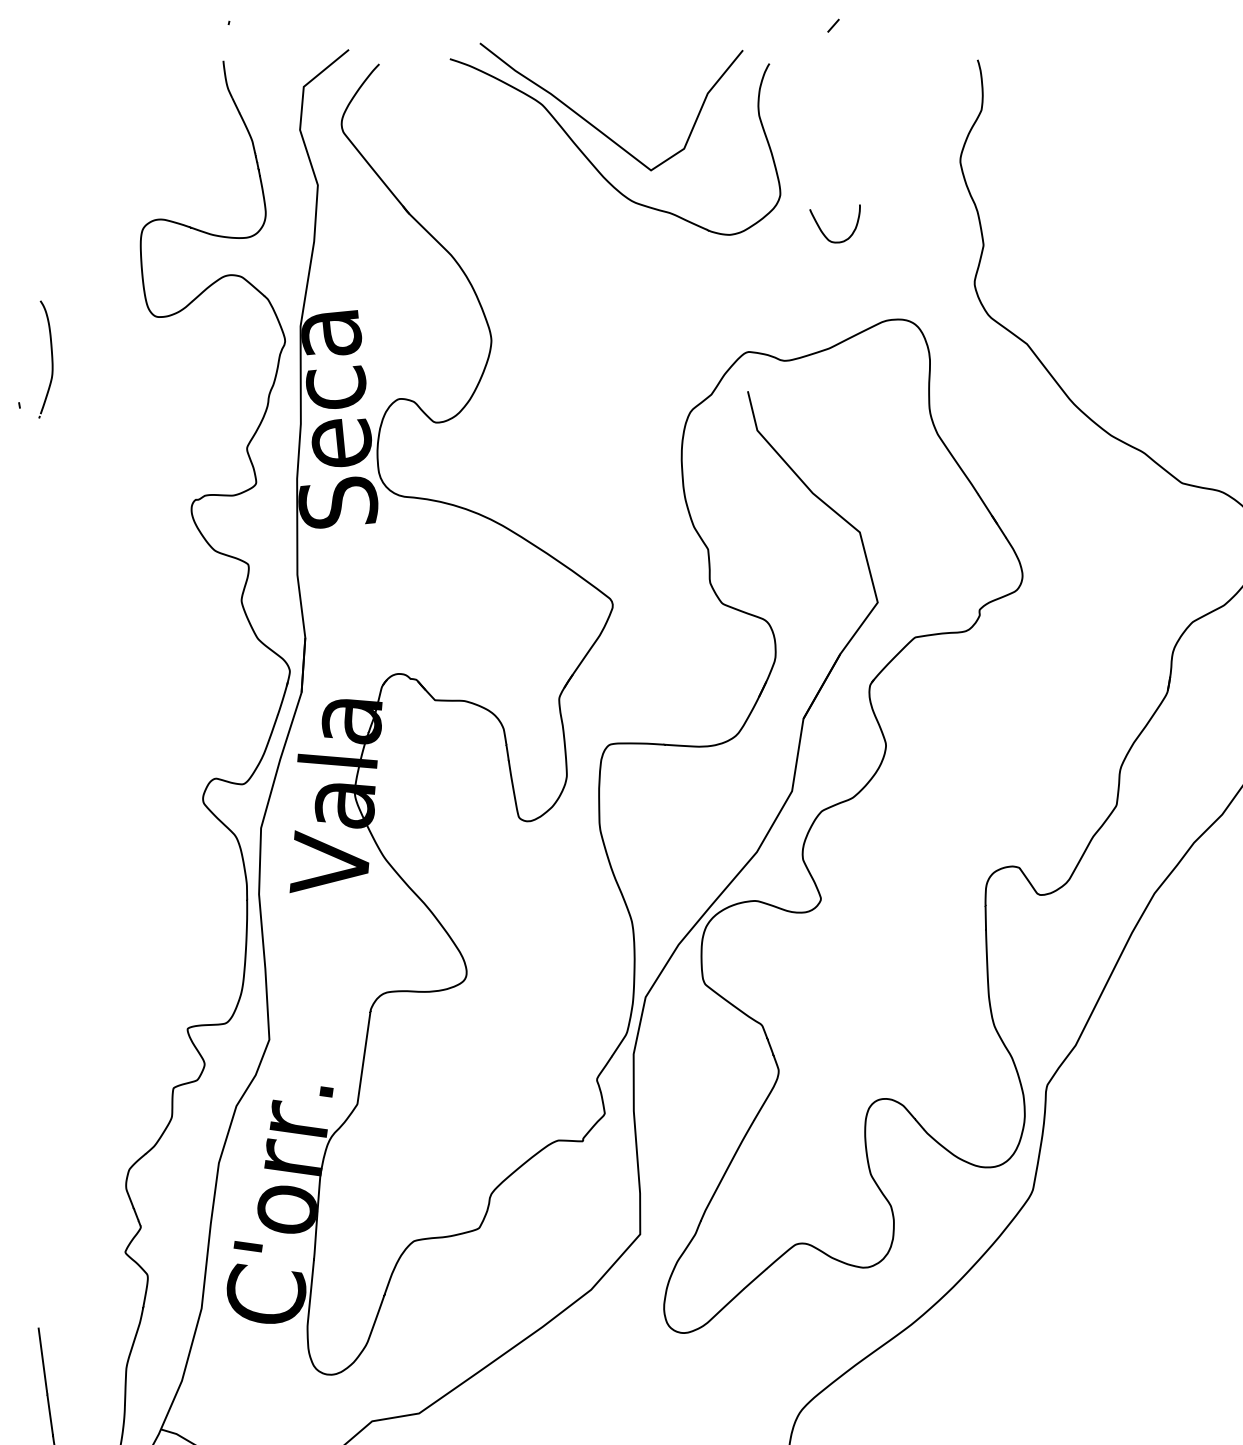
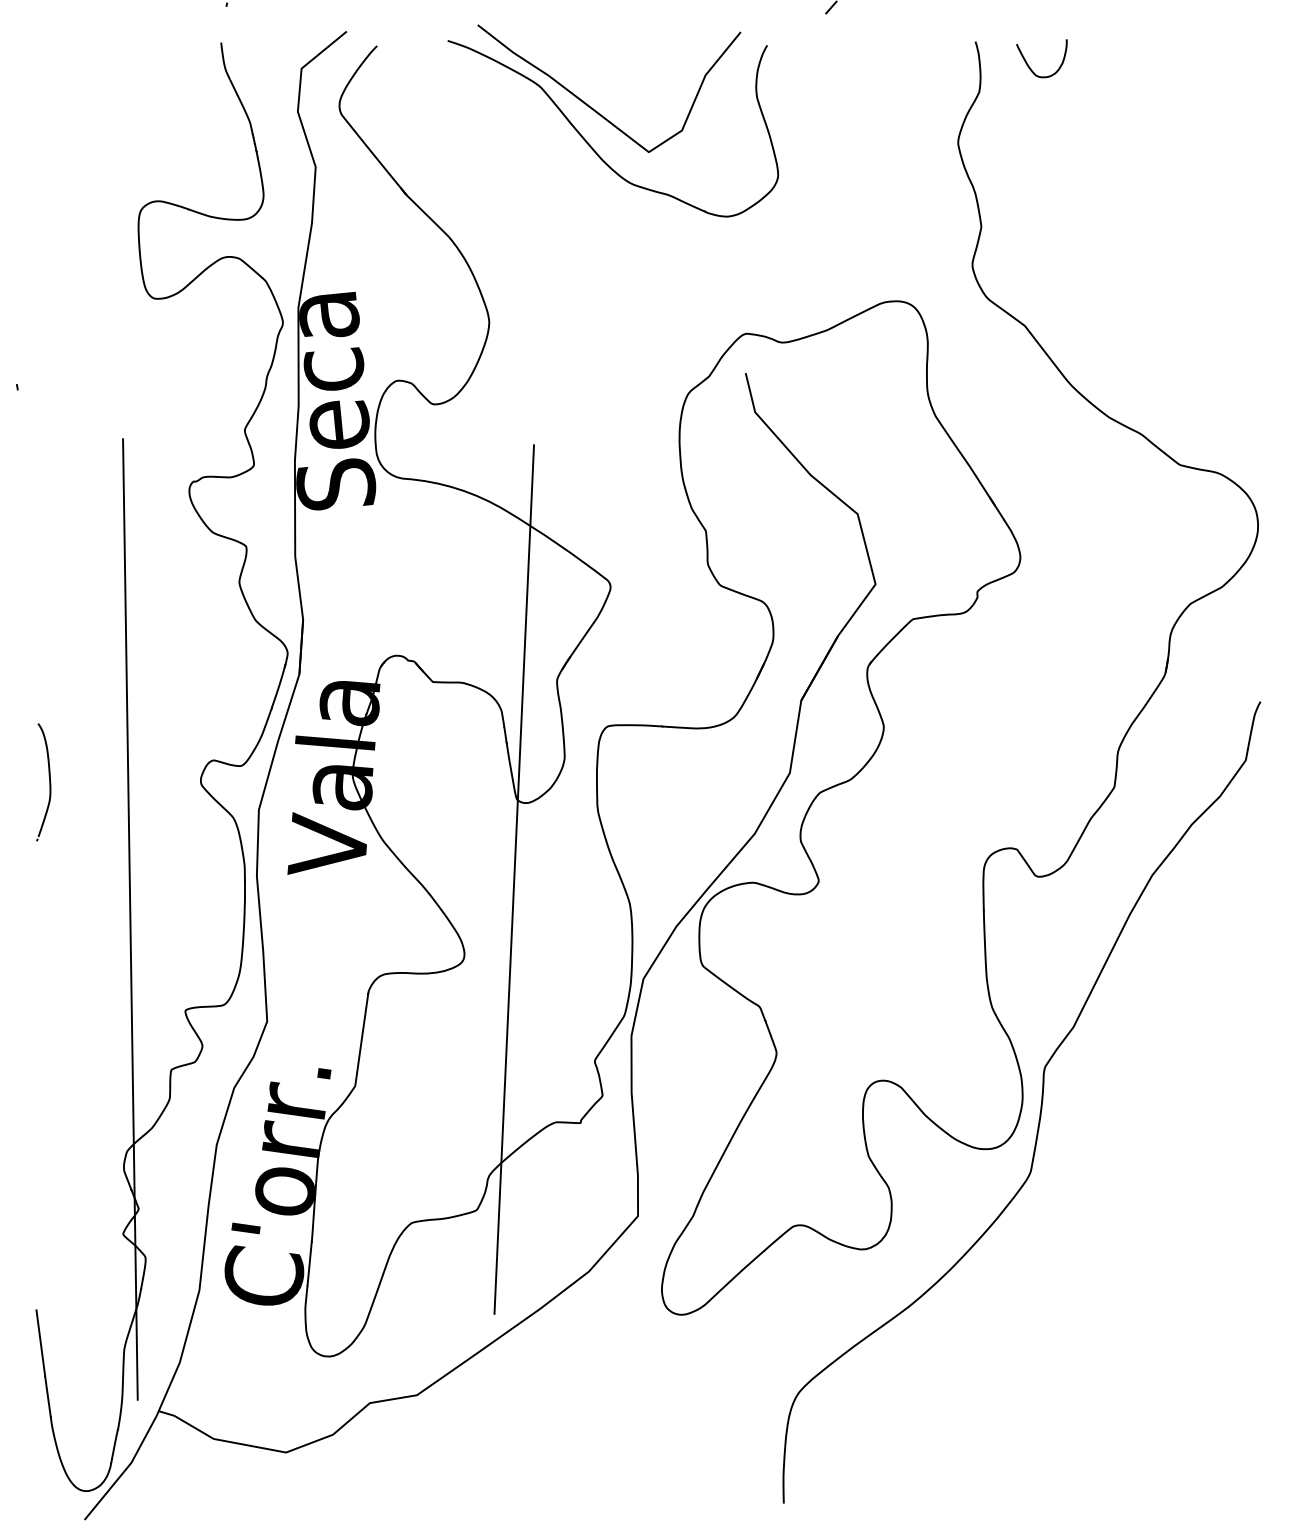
curve: (824, 233) -> (1031, 68), moved
part: (45, 359) -> (43, 782), moved
line: (516, 897) -> (514, 879), added
line: (132, 937) -> (130, 919), added

